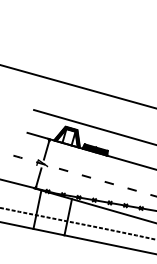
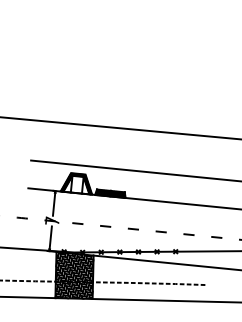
hatch: (52, 212) -> (74, 275), added

